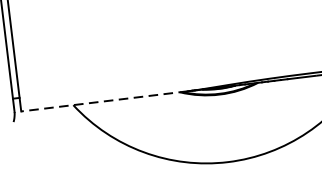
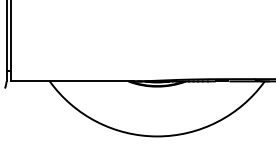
line: (104, 101) -> (72, 81), dashed -> solid

